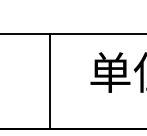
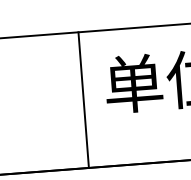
line: (50, 81) -> (83, 100), moved

